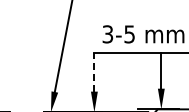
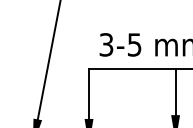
line: (94, 71) -> (89, 92), dashed -> solid

